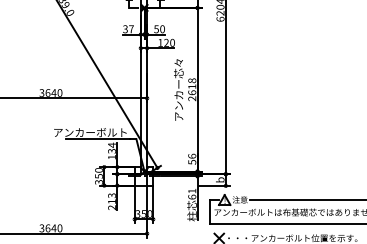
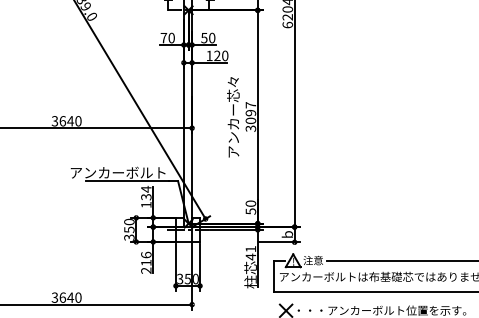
text: (128, 28) -> (167, 37), 37 -> 70
text: (191, 89) -> (250, 116), 2618 -> 3097
text: (191, 156) -> (250, 203), 56 -> 50
text: (112, 195) -> (146, 254), 213 -> 216
text: (191, 196) -> (250, 256), 61 -> 41

